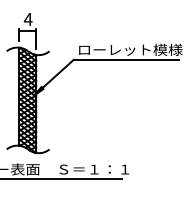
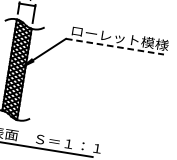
line: (126, 59) -> (114, 46), solid -> dashed

